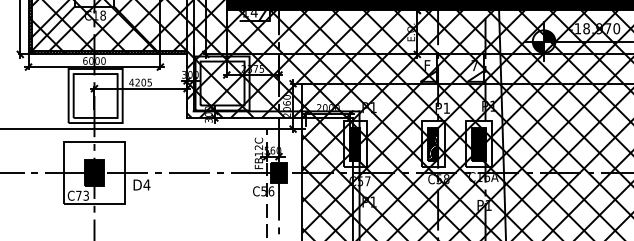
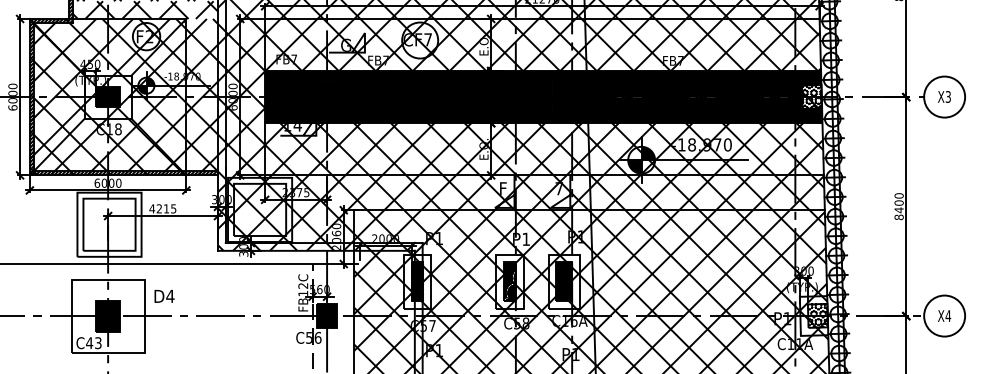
text: (143, 82) -> (166, 208), 4205 -> 4215
text: (141, 185) -> (164, 296), moved
text: (78, 195) -> (89, 342), C73 -> C43

